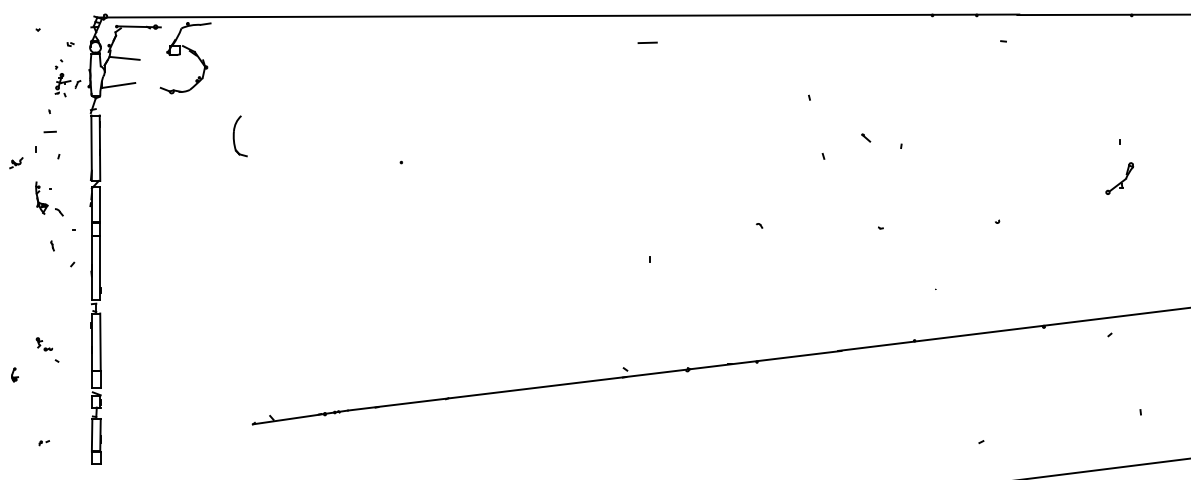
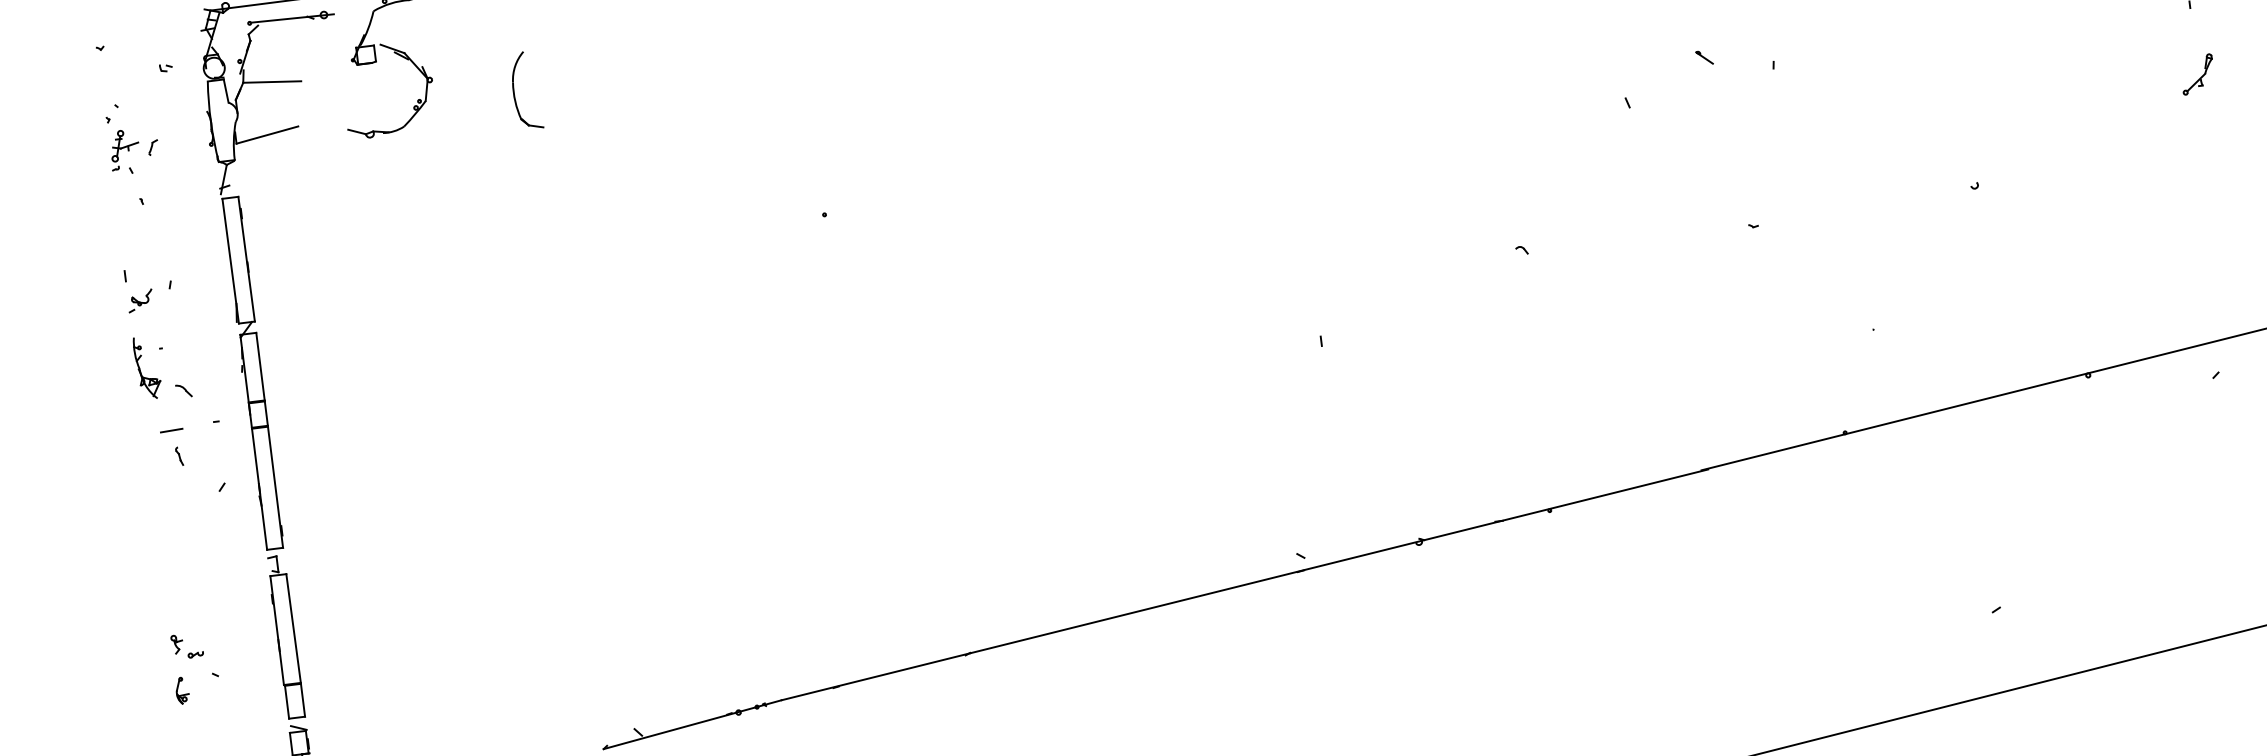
part: (67, 78) -> (131, 138), moved
line: (49, 131) -> (170, 429), moved
part: (239, 136) -> (524, 91), moved
part: (16, 163) -> (140, 301), moved
part: (1119, 177) -> (2196, 72), size x0.62
part: (15, 374) -> (183, 689), moved

